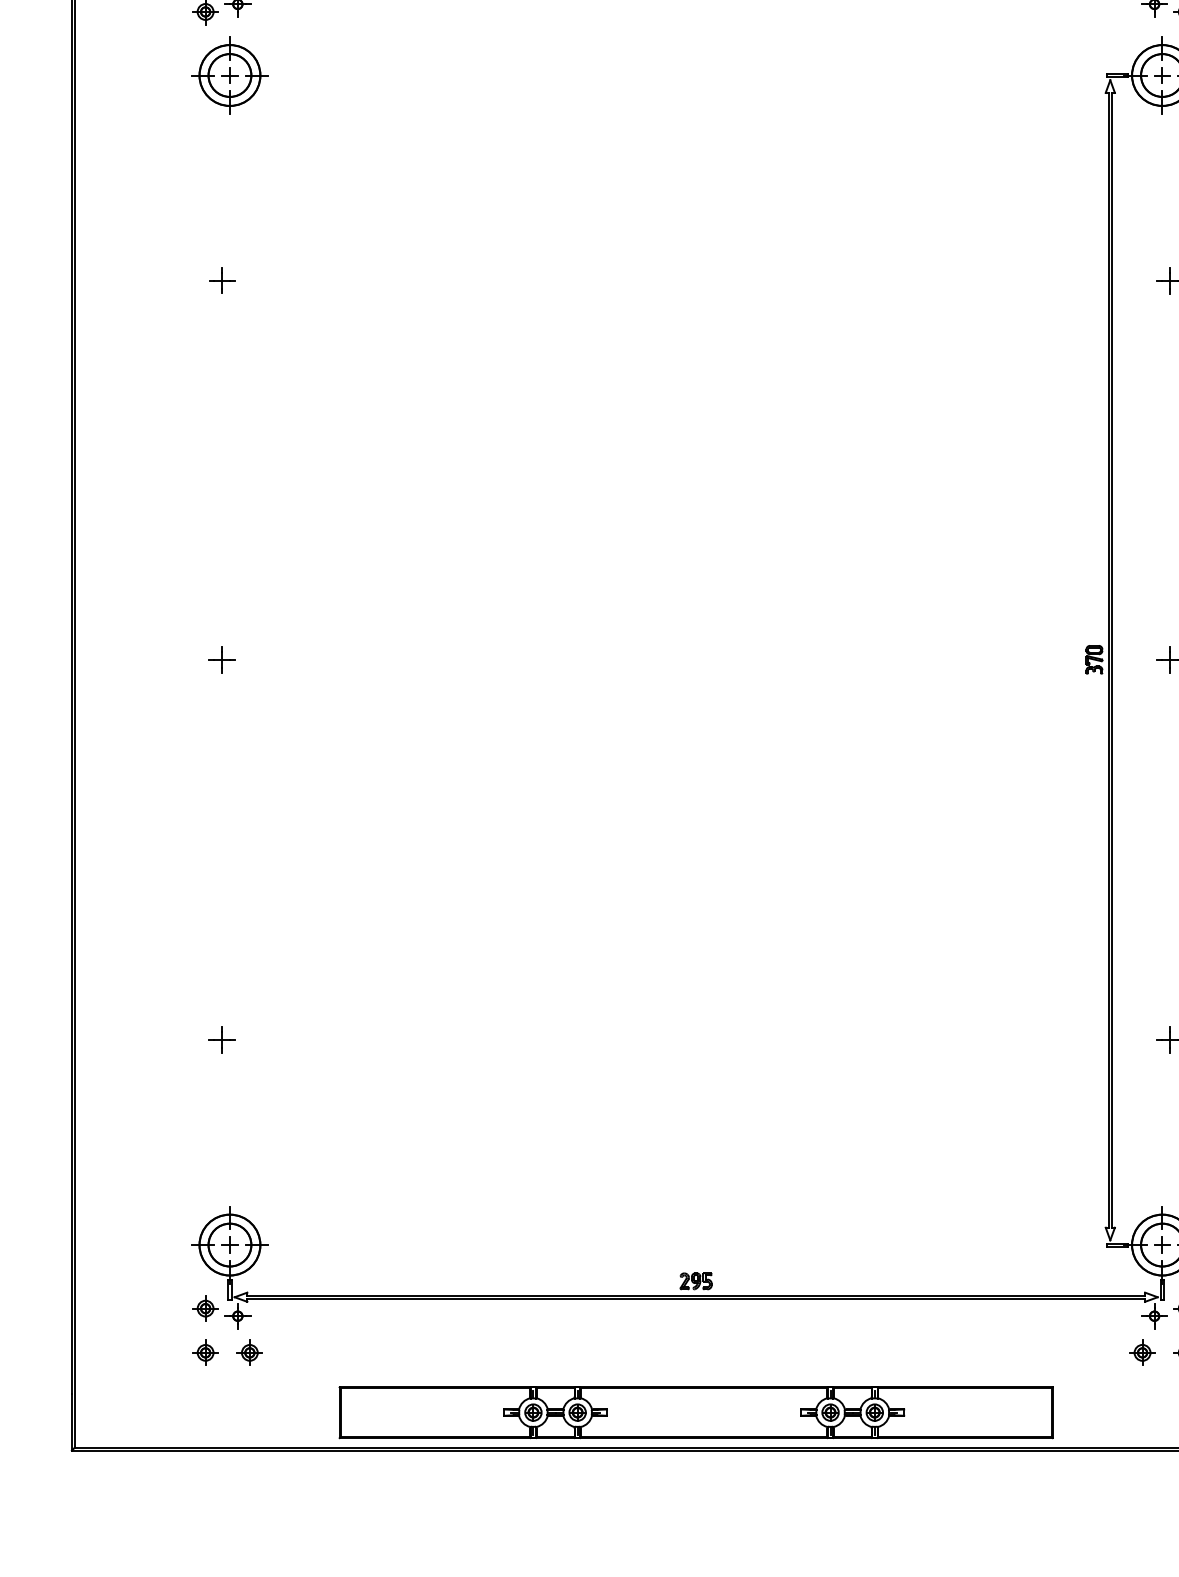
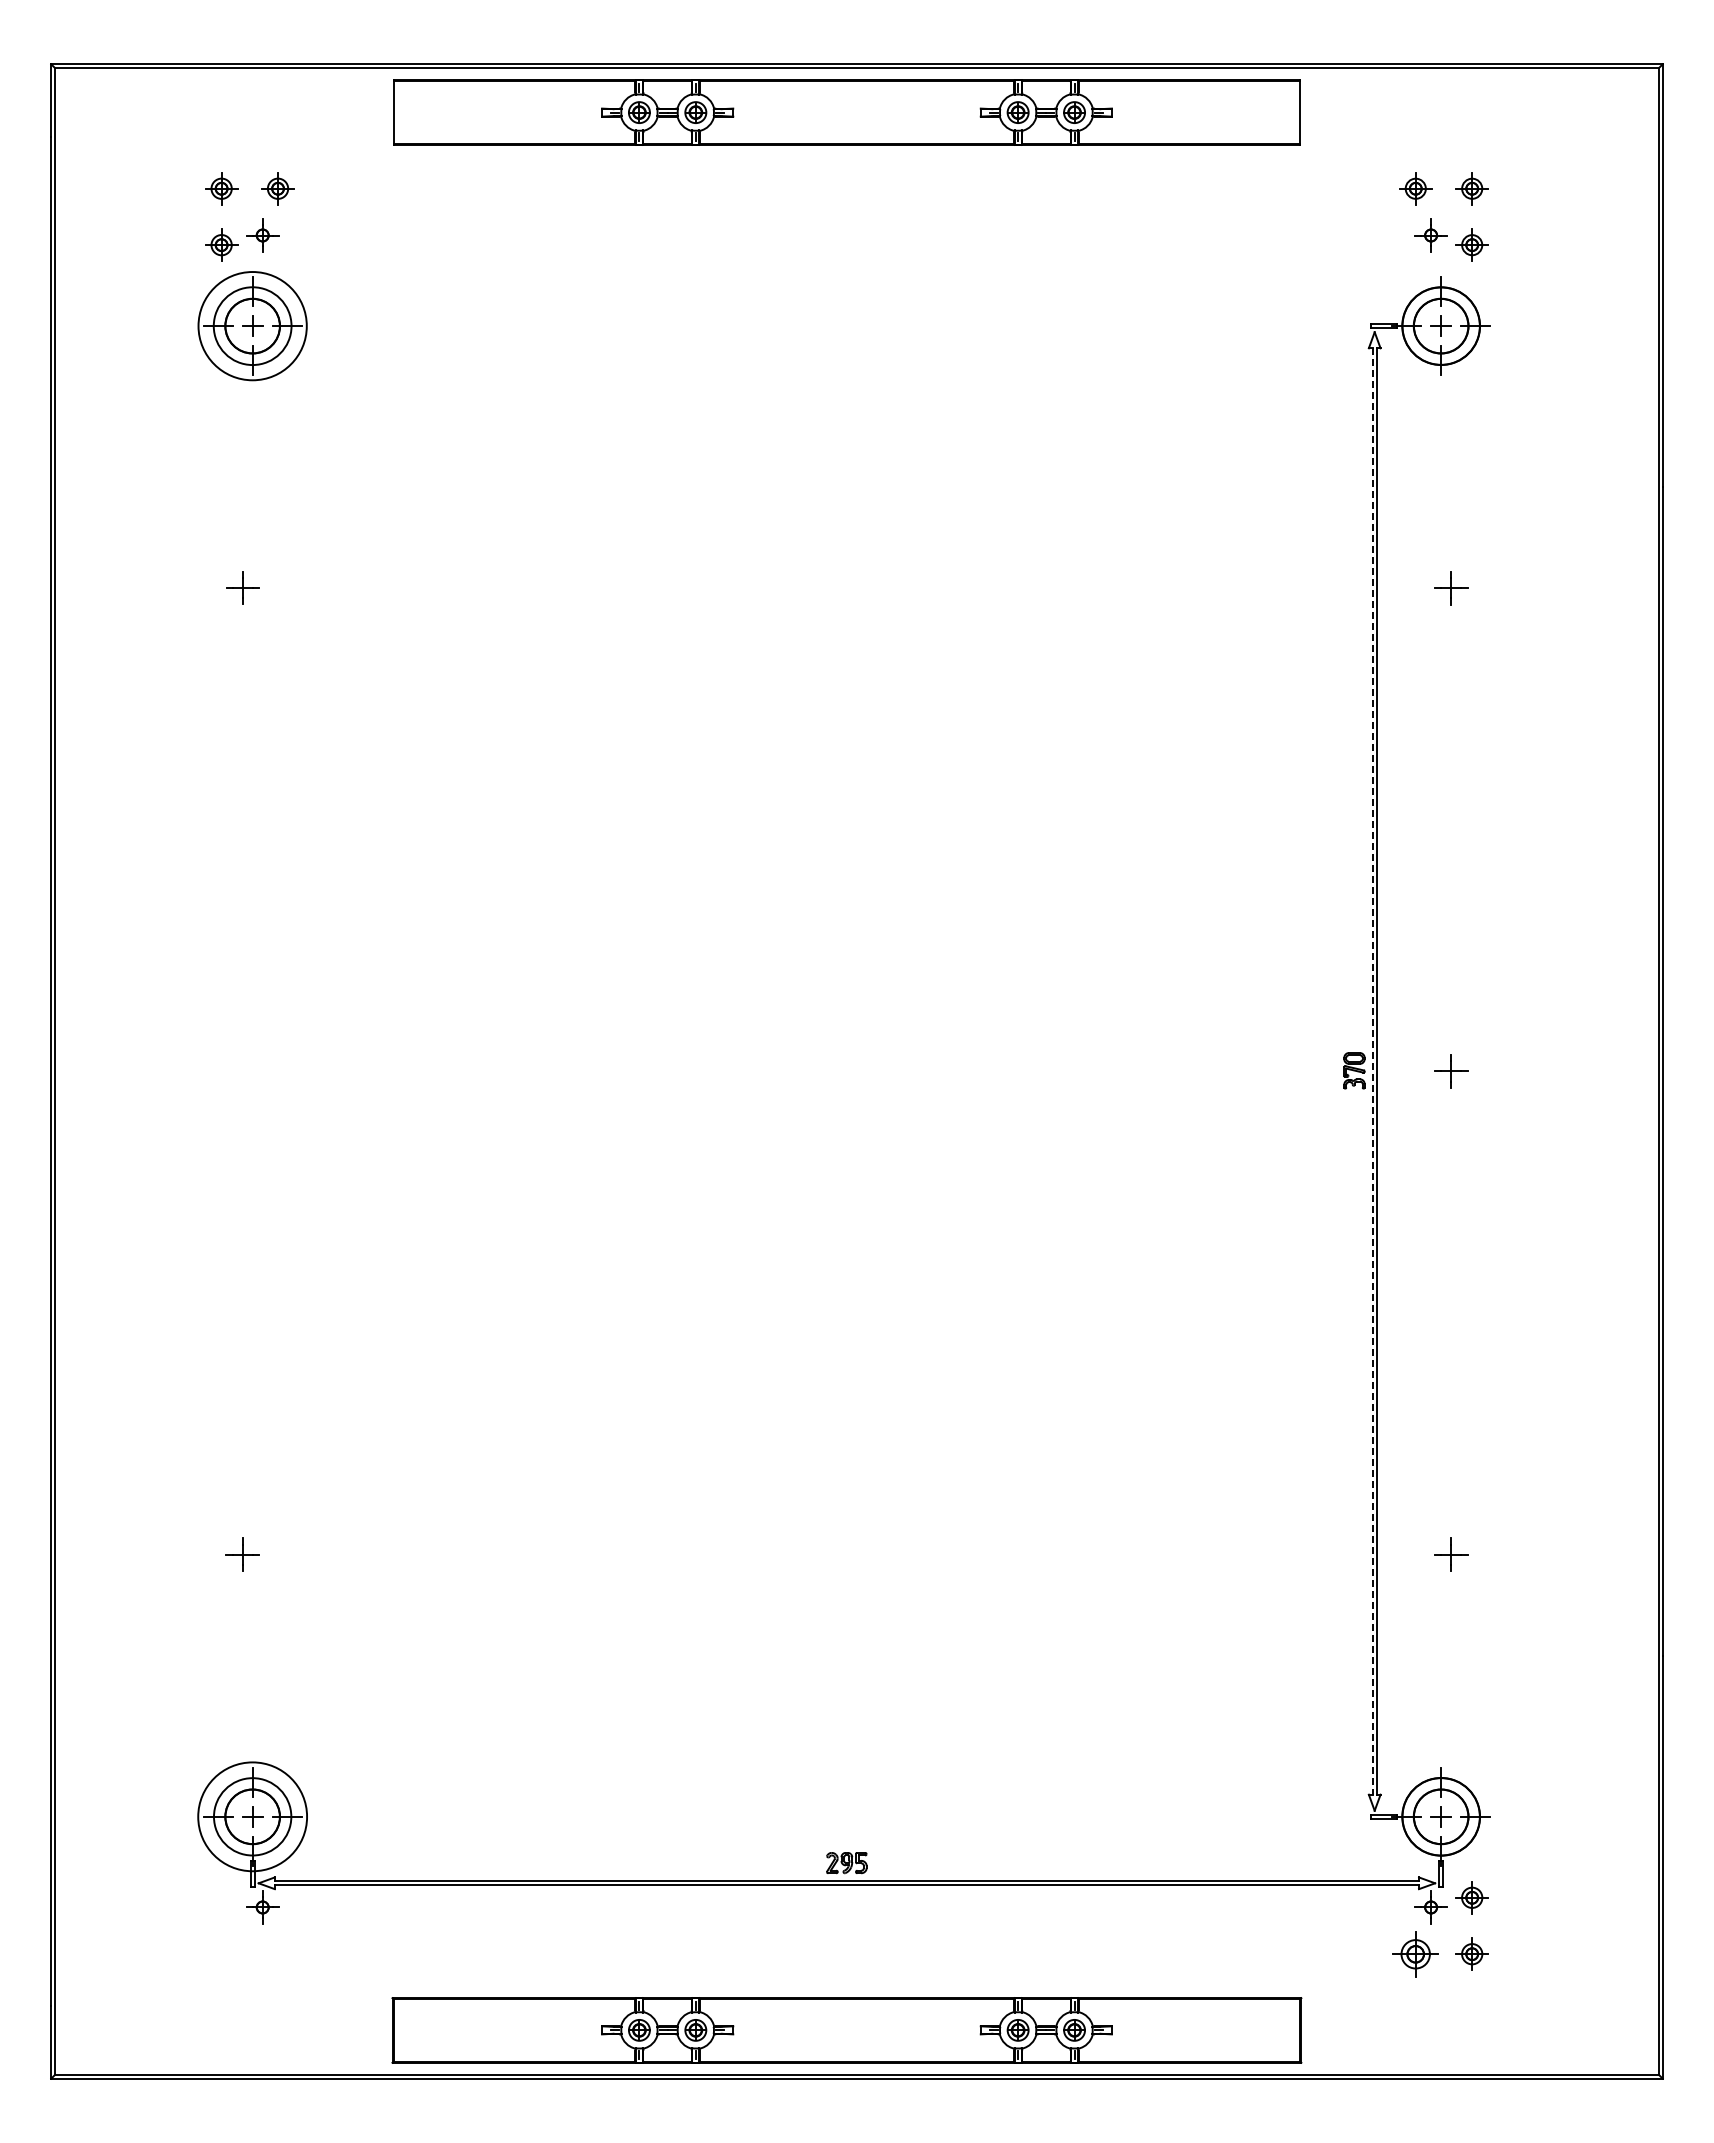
circle: (229, 75) -> (252, 325), size x1.4
part: (221, 660) -> (242, 1071), removed
line: (1108, 661) -> (1372, 1072), solid -> dashed
circle: (229, 1244) -> (252, 1816), size x1.4
part: (205, 1308) -> (221, 1897), removed
part: (205, 1352) -> (221, 1953), removed
part: (249, 1352) -> (277, 1953), removed
part: (1142, 1352) -> (1415, 1953), size x1.4

